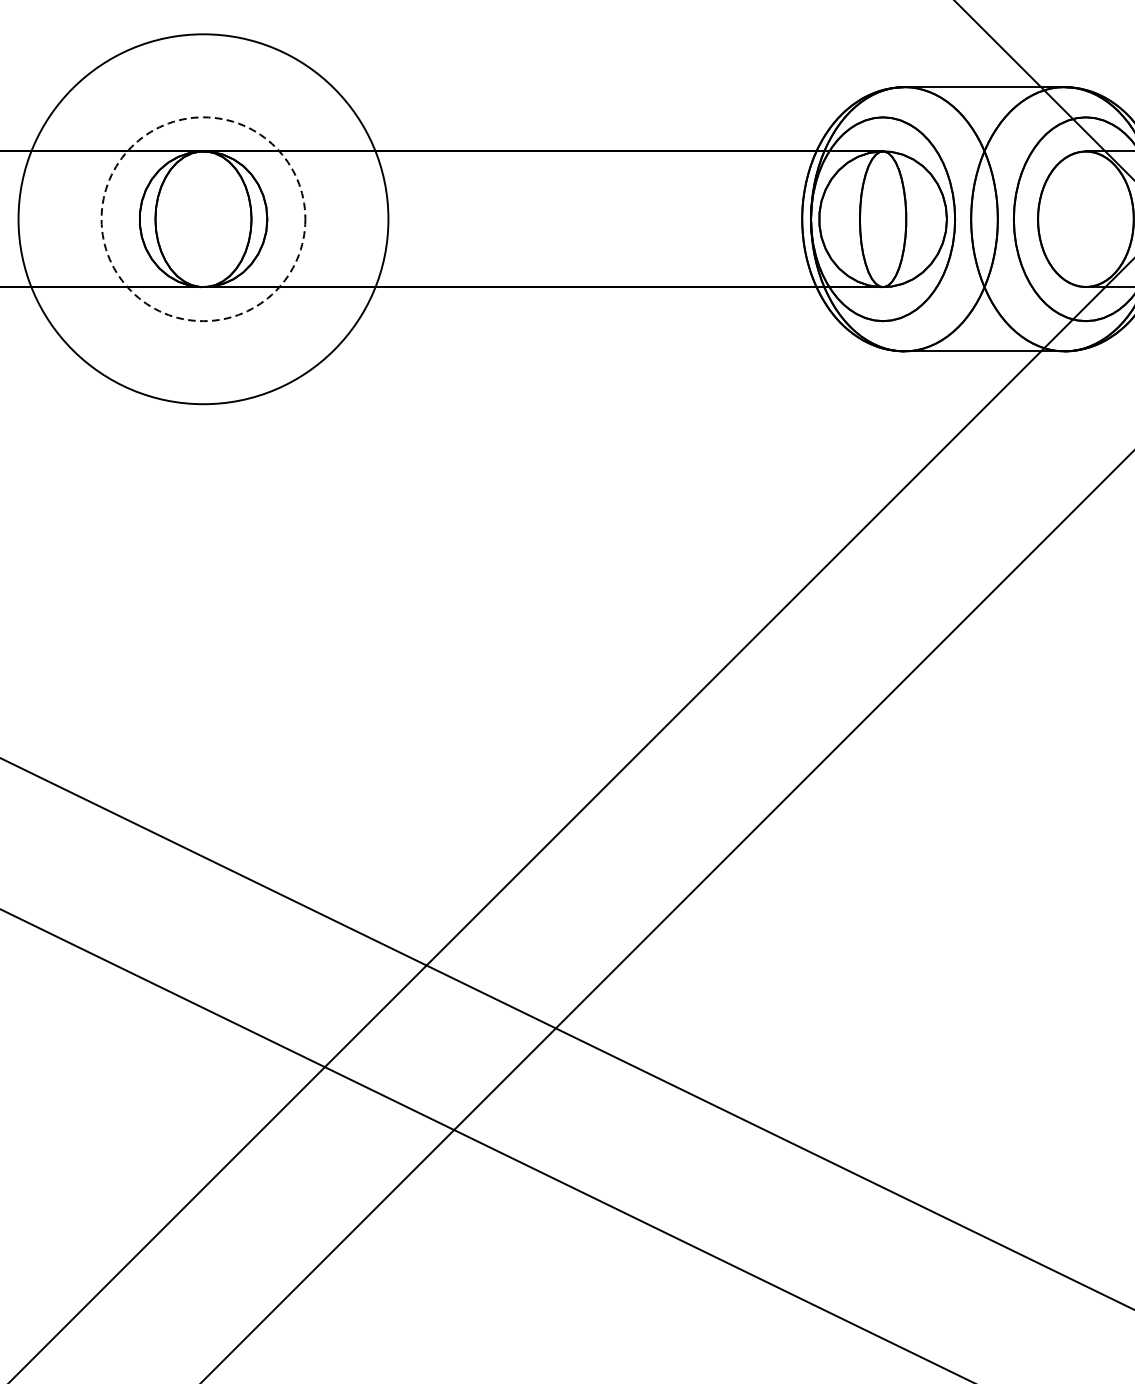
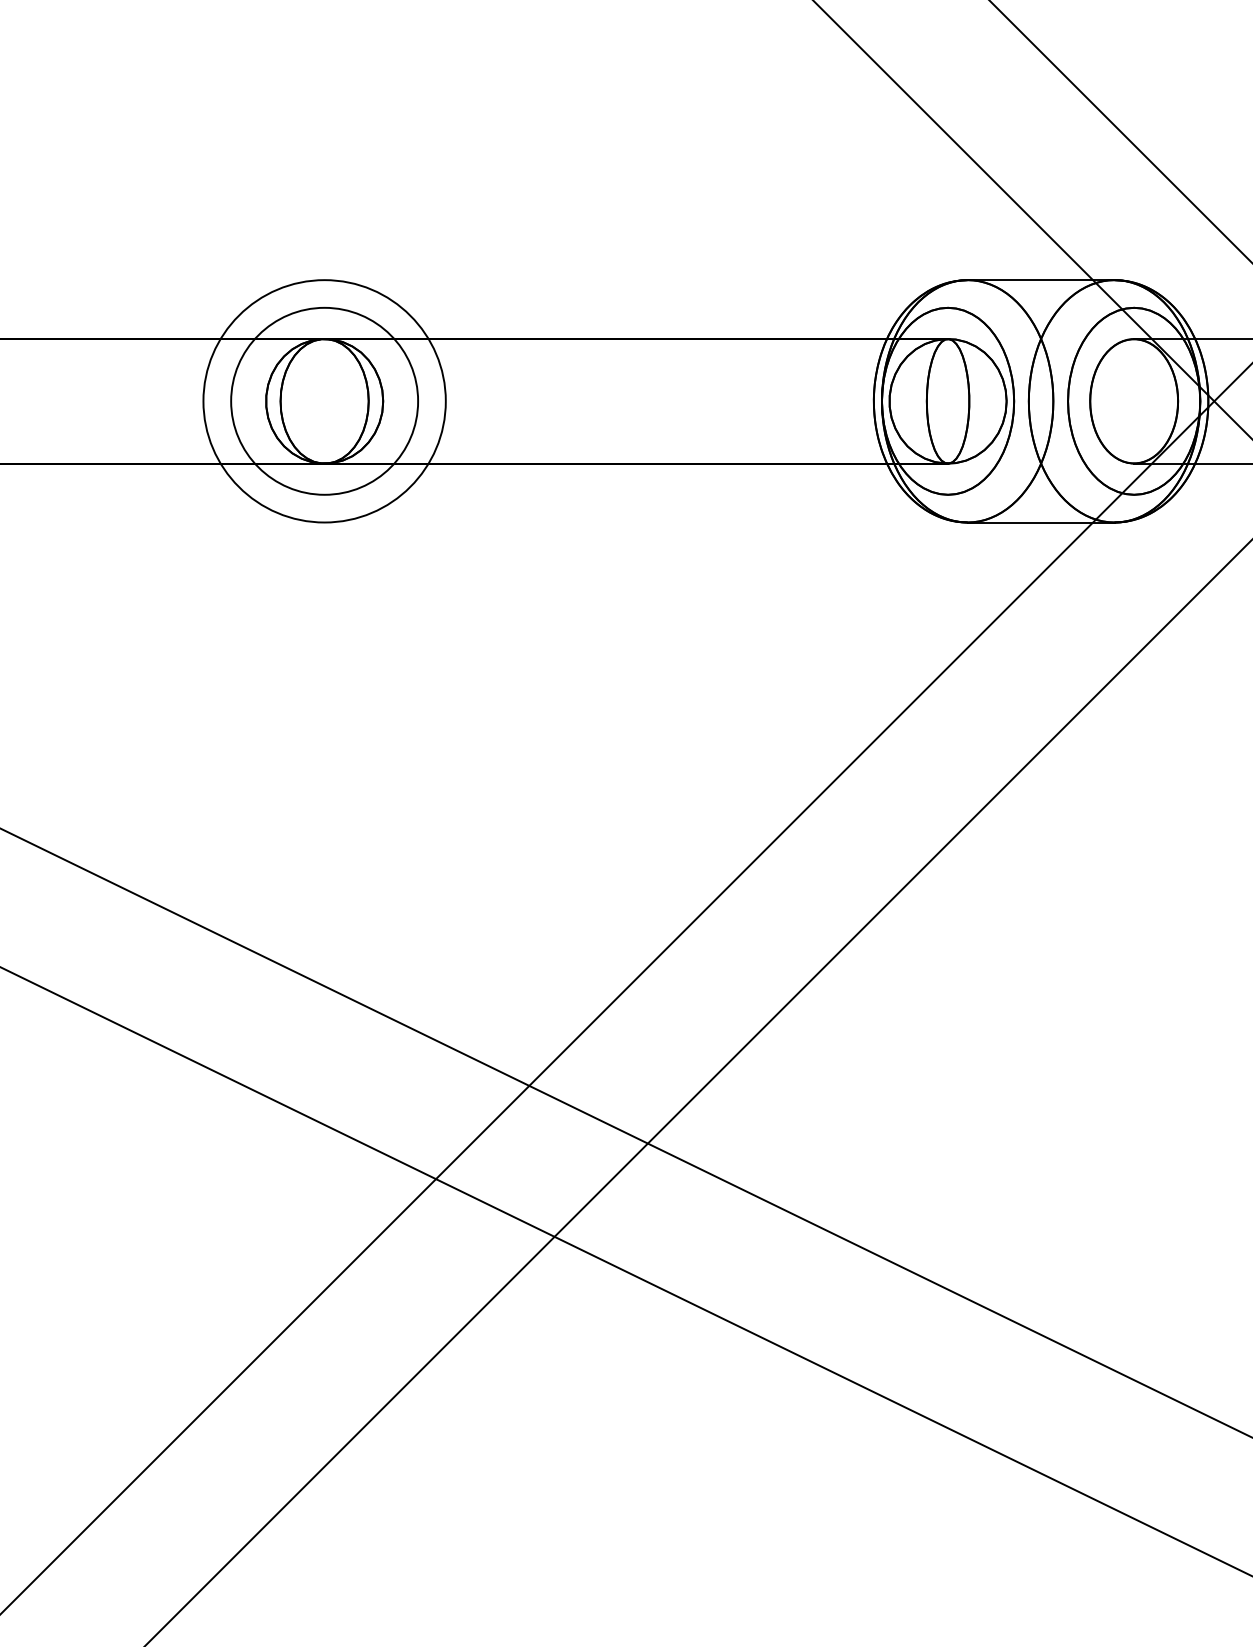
circle: (203, 218) -> (324, 400), dashed -> solid
circle: (203, 219) -> (324, 401), size x0.71

